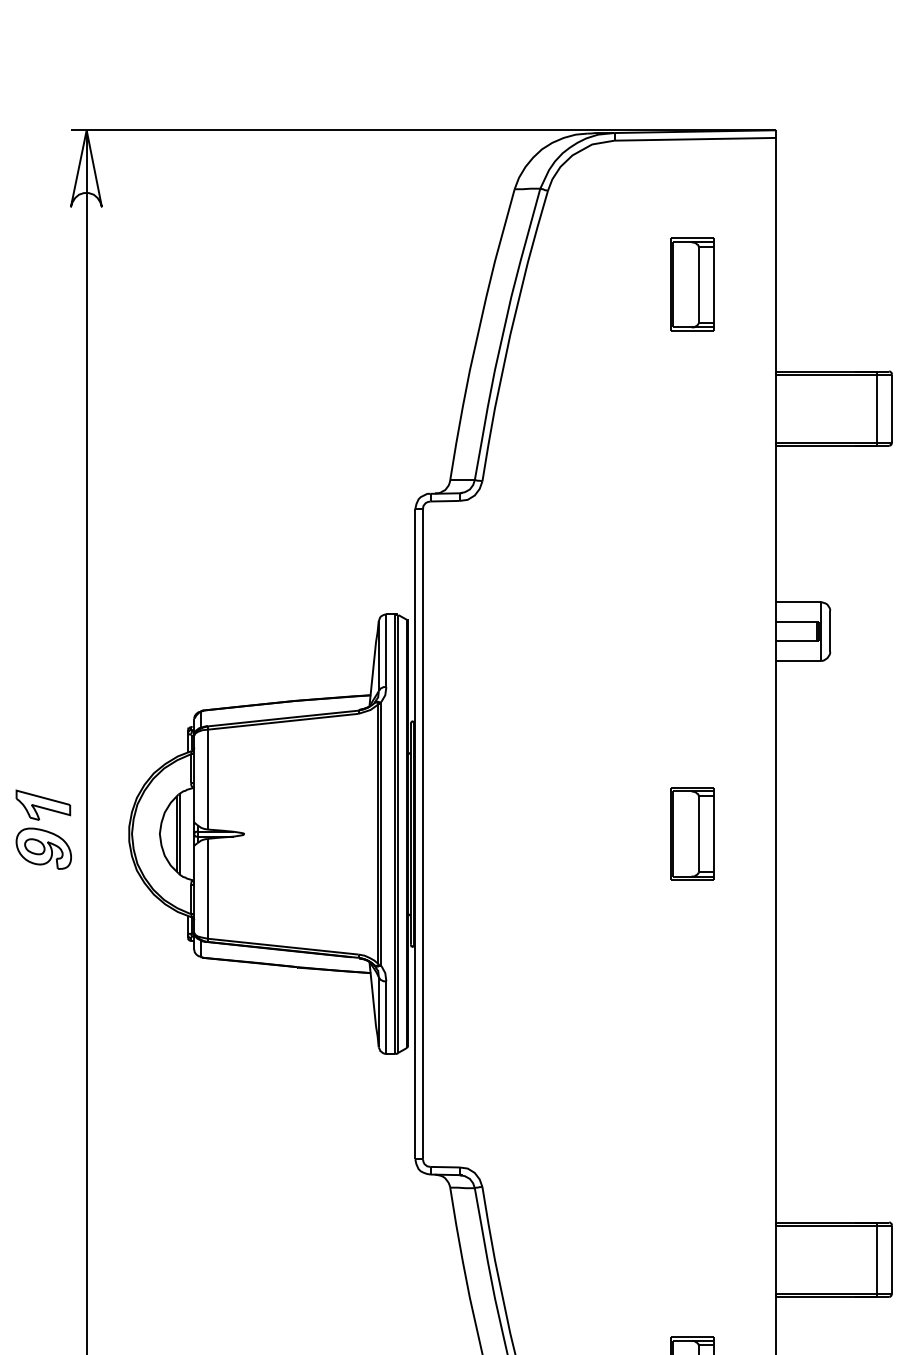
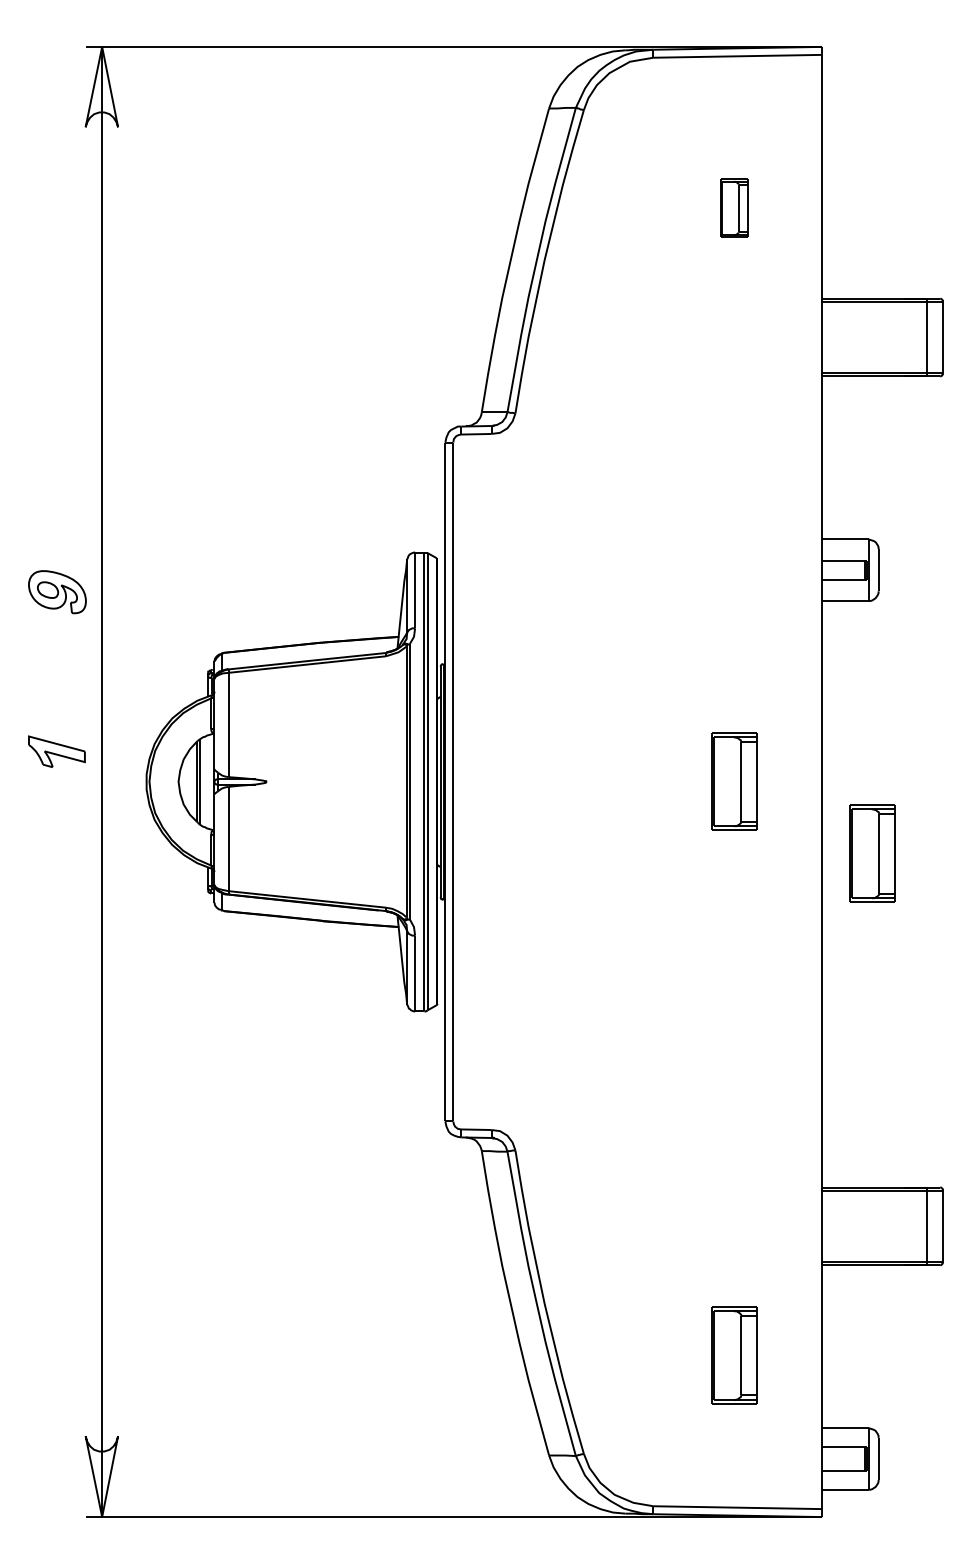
part: (692, 285) -> (734, 208), size x0.6
part: (43, 849) -> (57, 592), moved
part: (824, 902) -> (872, 853), added

